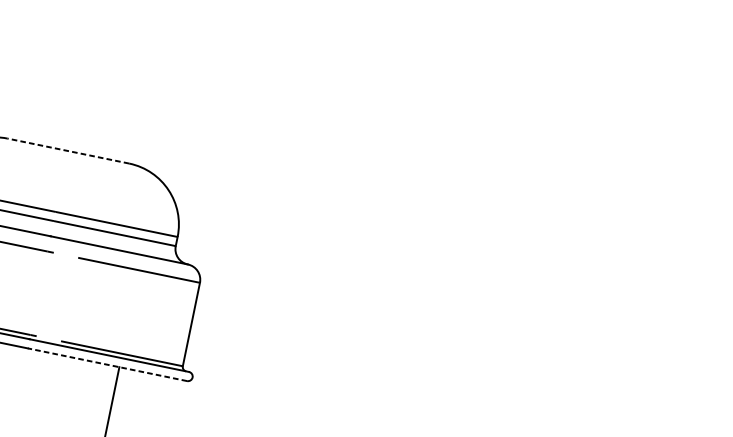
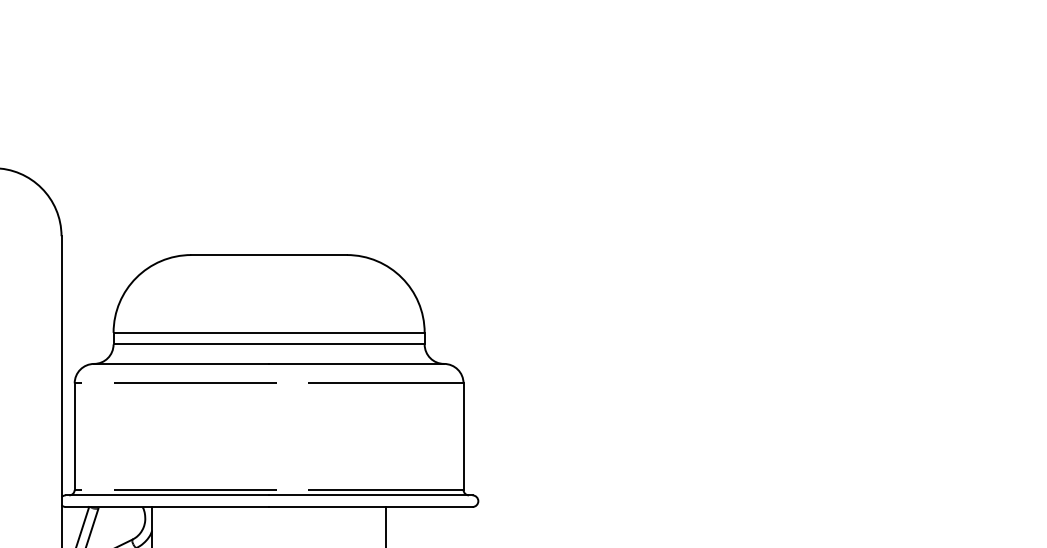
line: (68, 151) -> (269, 255), dashed -> solid
line: (107, 365) -> (370, 507), dashed -> solid

